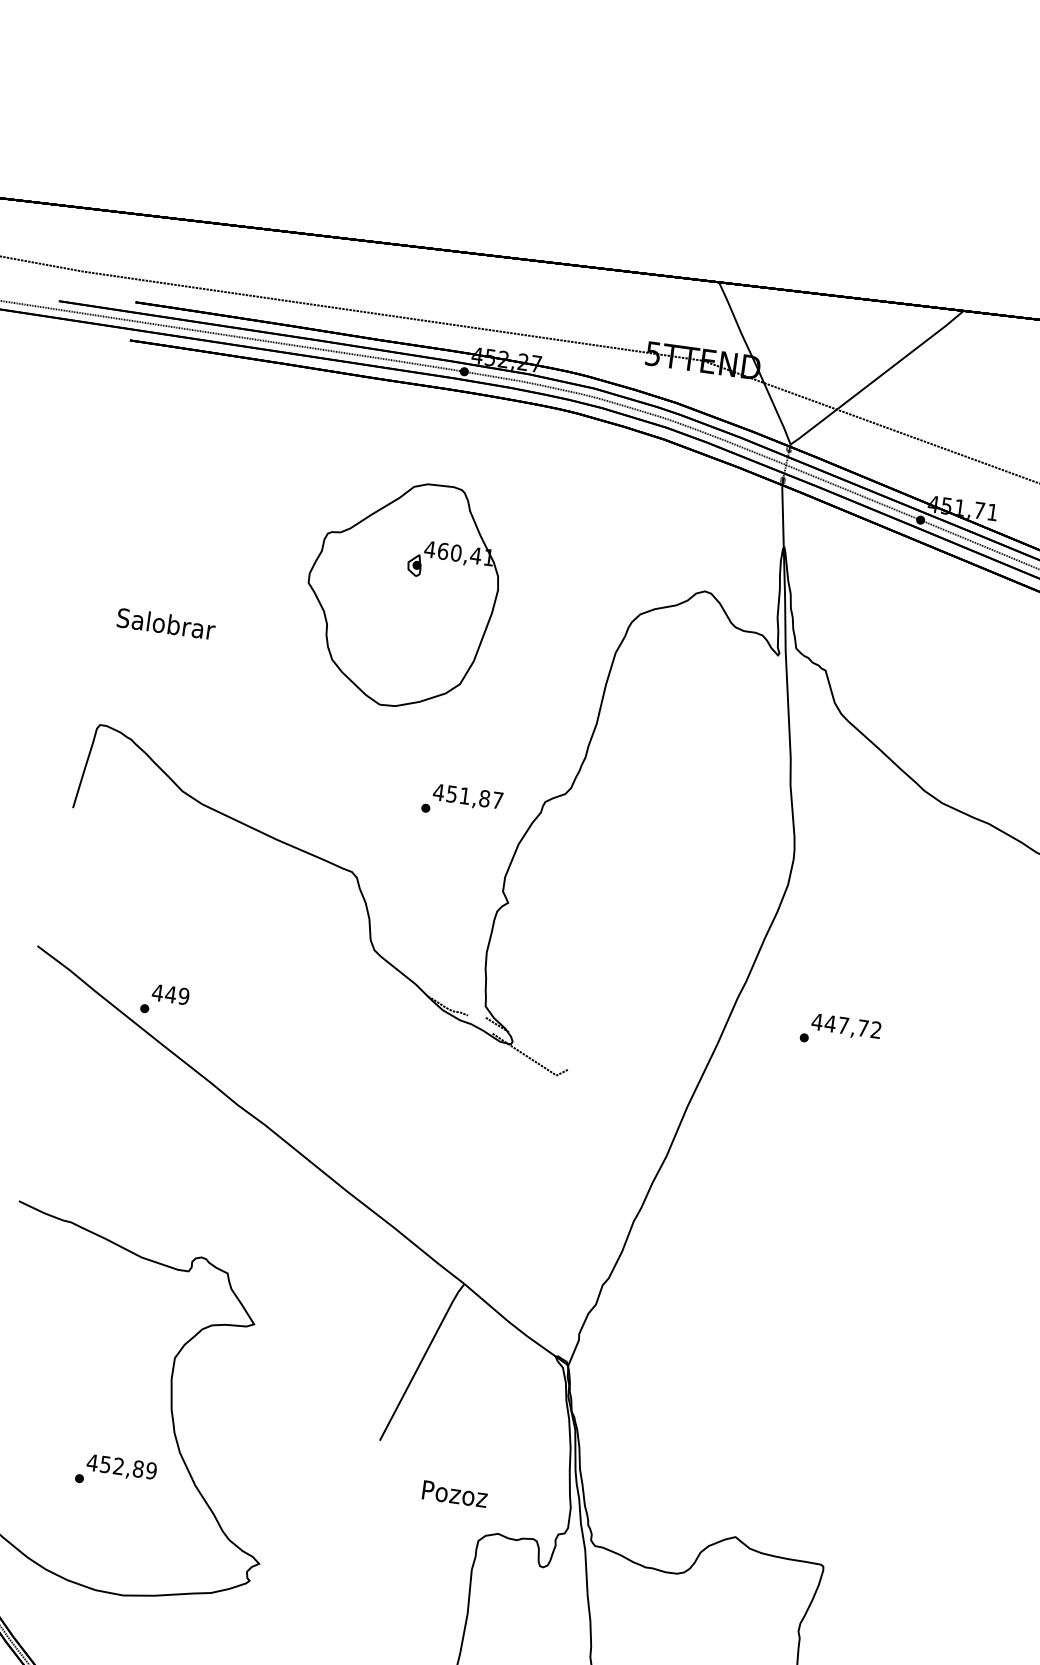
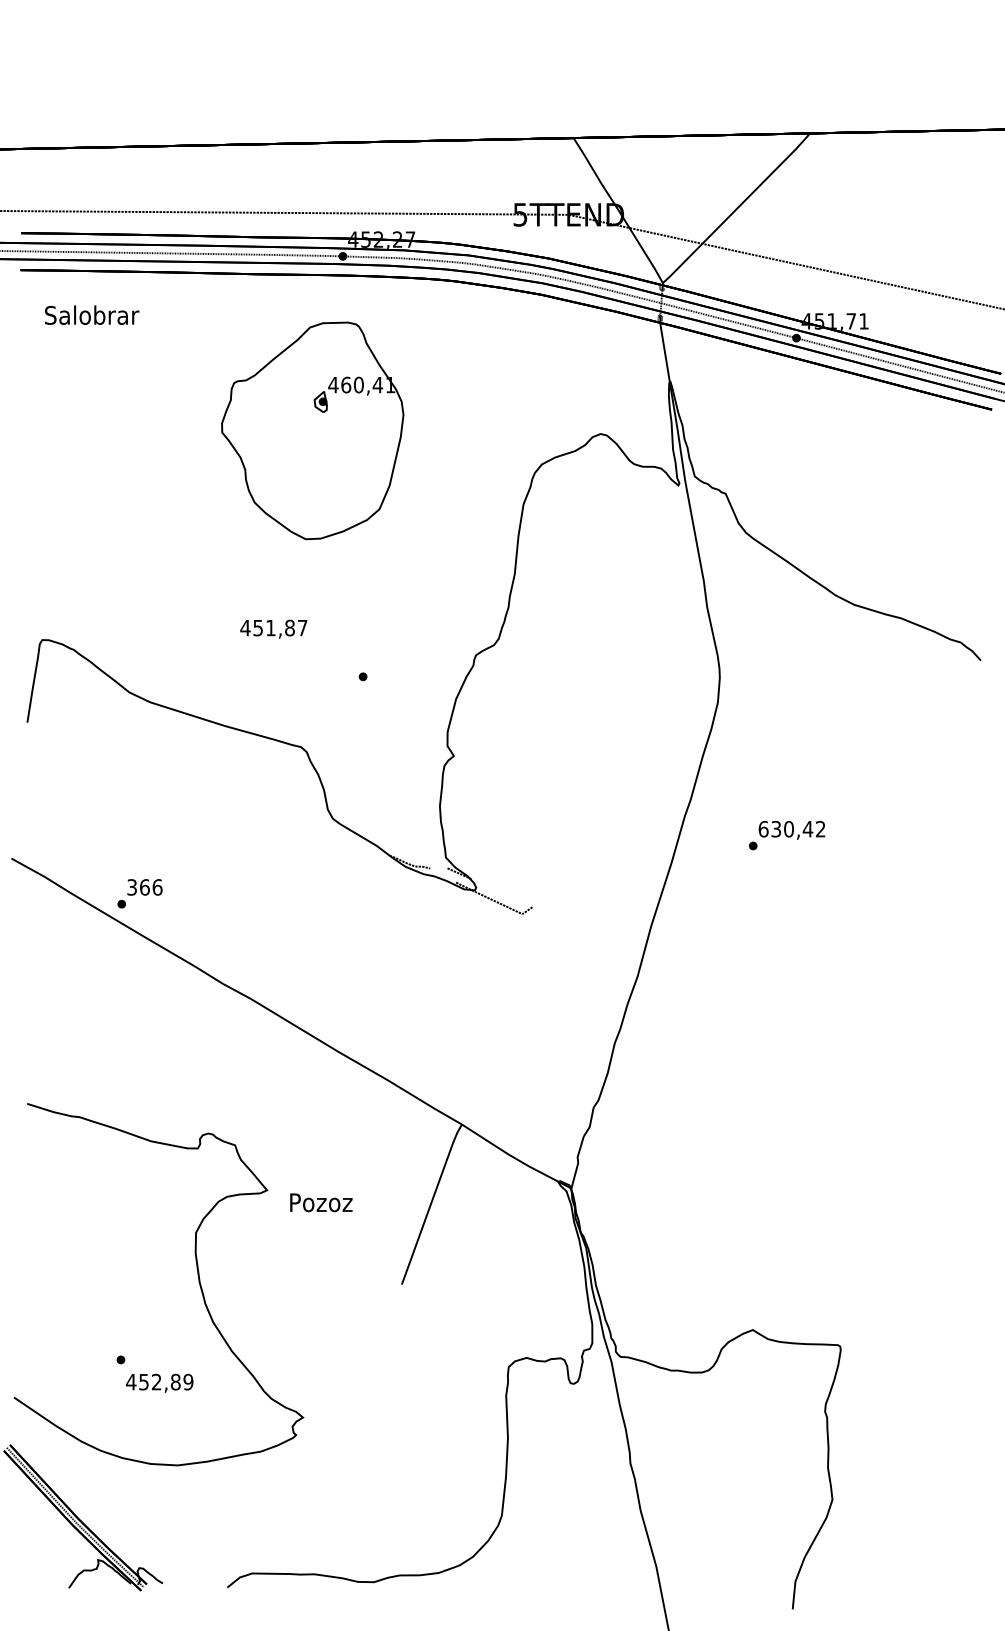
part: (402, 593) -> (312, 430), moved
text: (166, 623) -> (92, 314), moved
text: (467, 796) -> (273, 628), moved
text: (170, 994) -> (144, 887), 449 -> 366
text: (840, 1024) -> (785, 828), 447,72 -> 630,42
text: (121, 1467) -> (159, 1382), moved
text: (455, 1493) -> (321, 1202), moved

